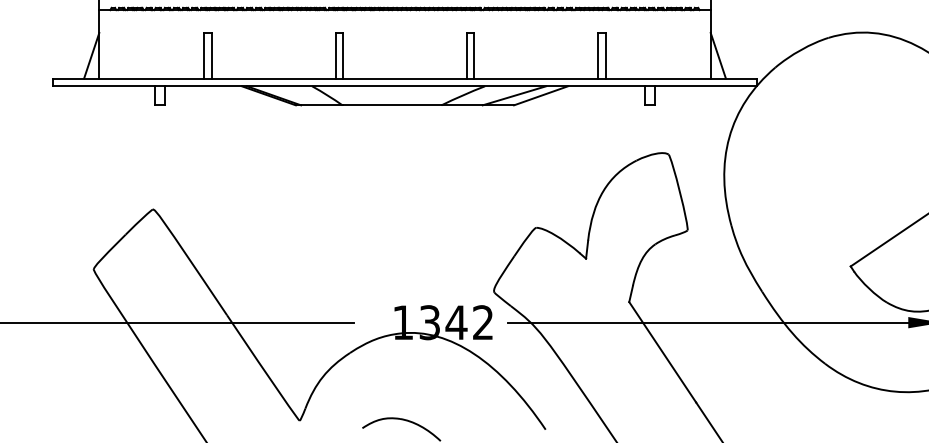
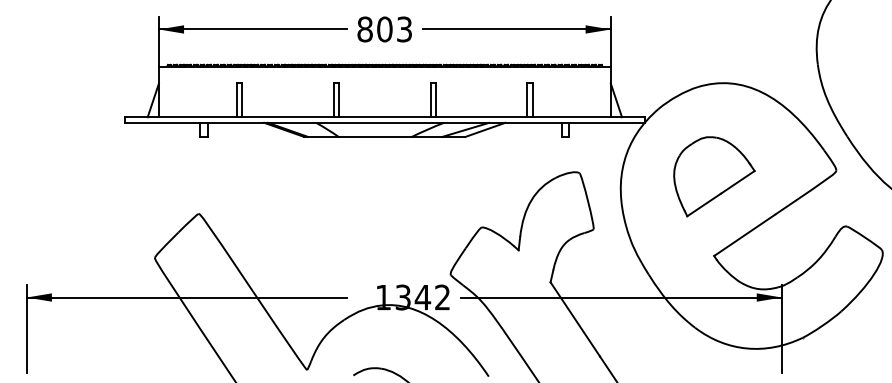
part: (851, 158) -> (714, 176), added

